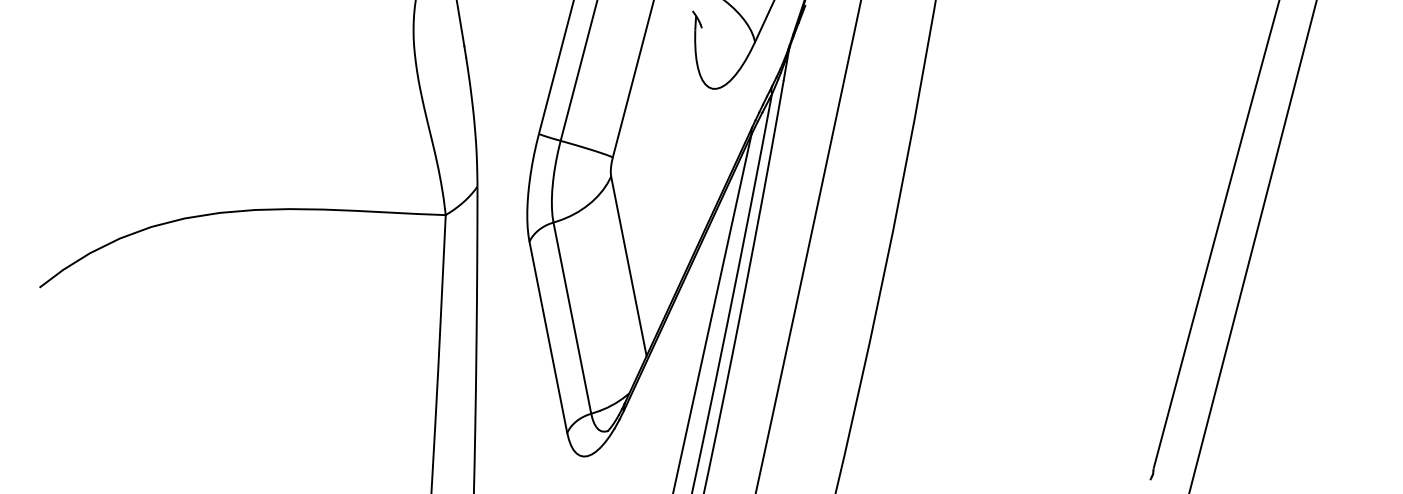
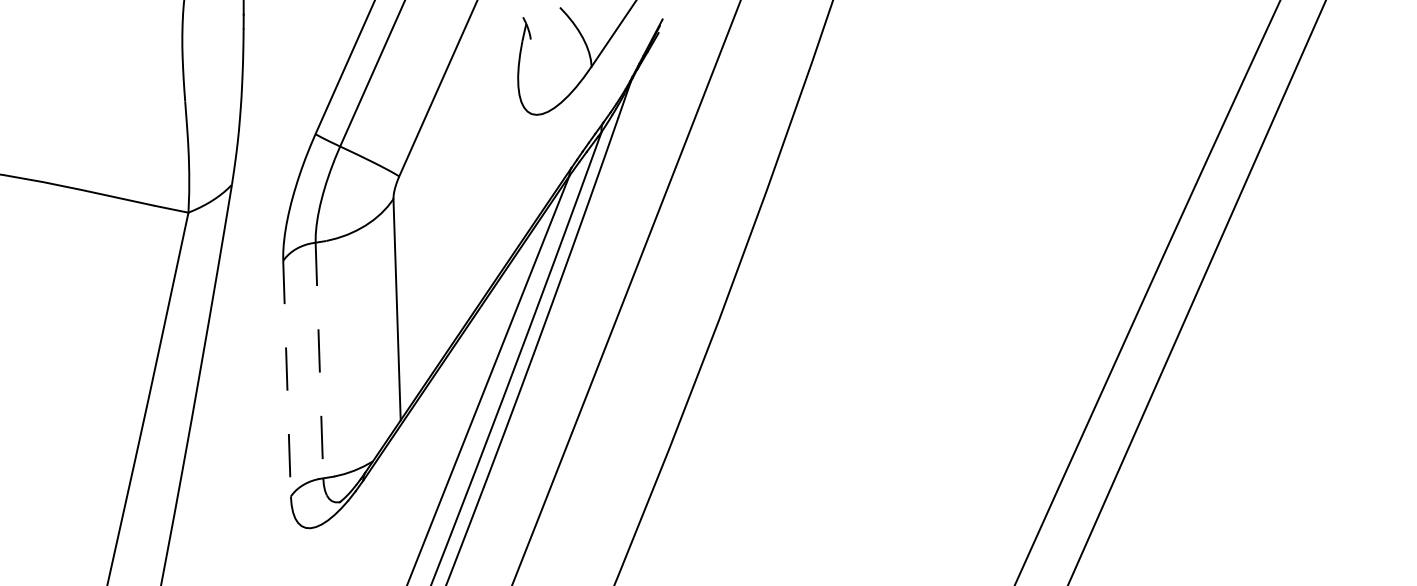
line: (572, 318) -> (319, 360), solid -> dashed
line: (548, 337) -> (287, 378), solid -> dashed

